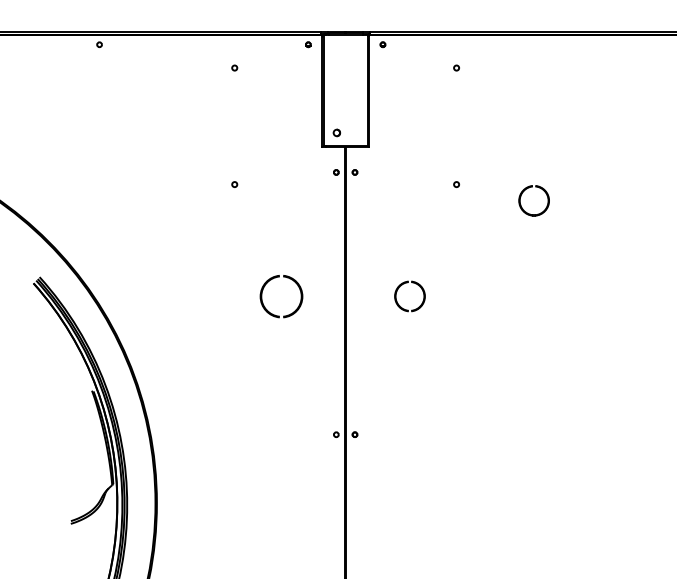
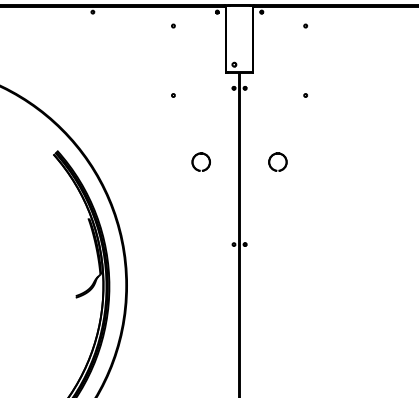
part: (533, 199) -> (351, 104), removed
part: (280, 295) -> (200, 161), size x0.71

